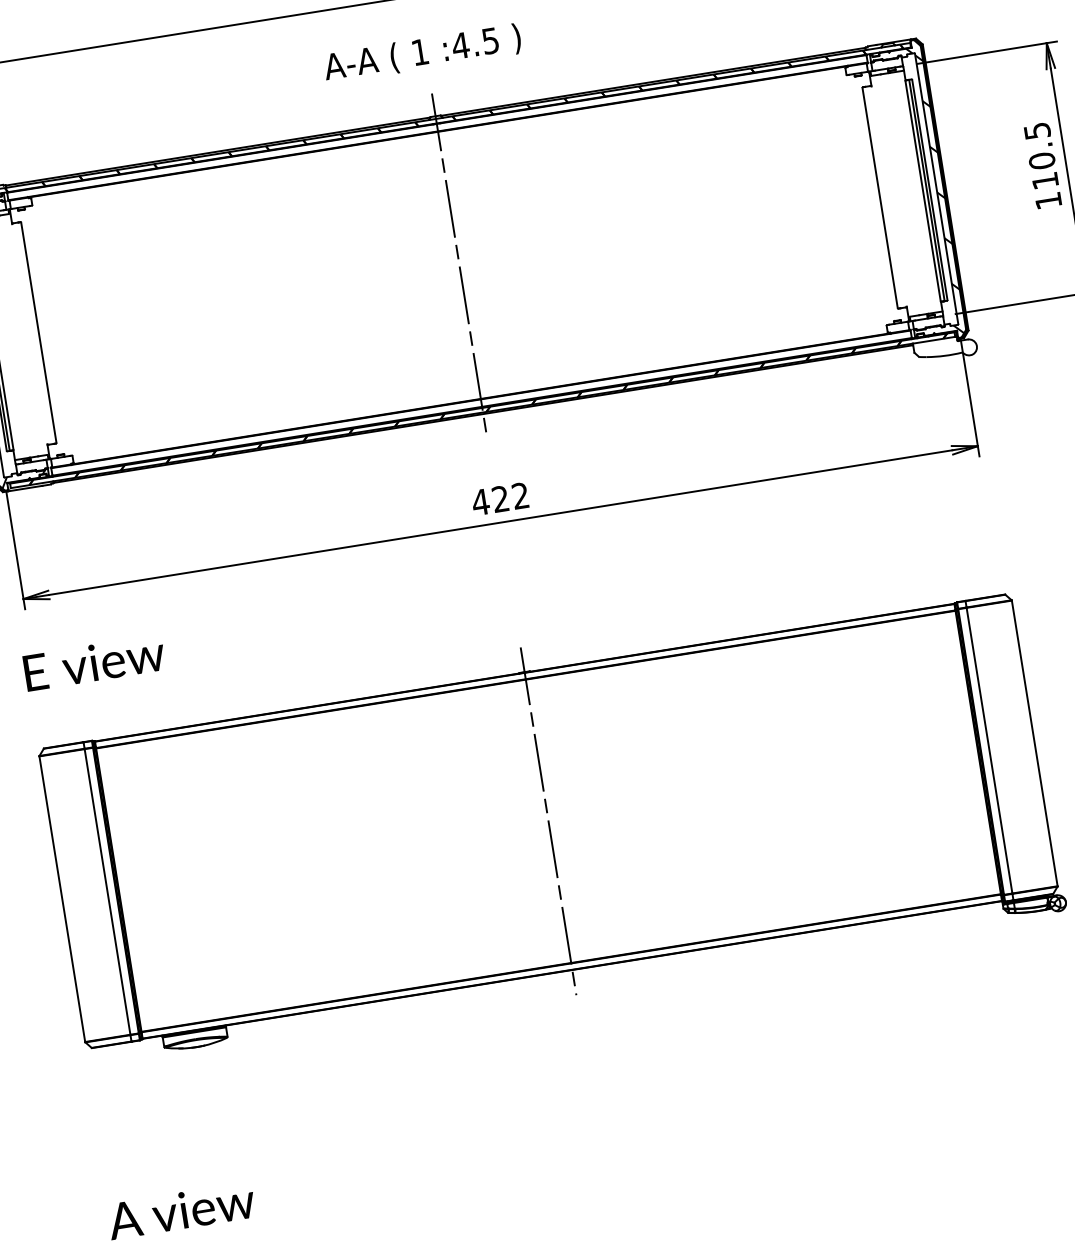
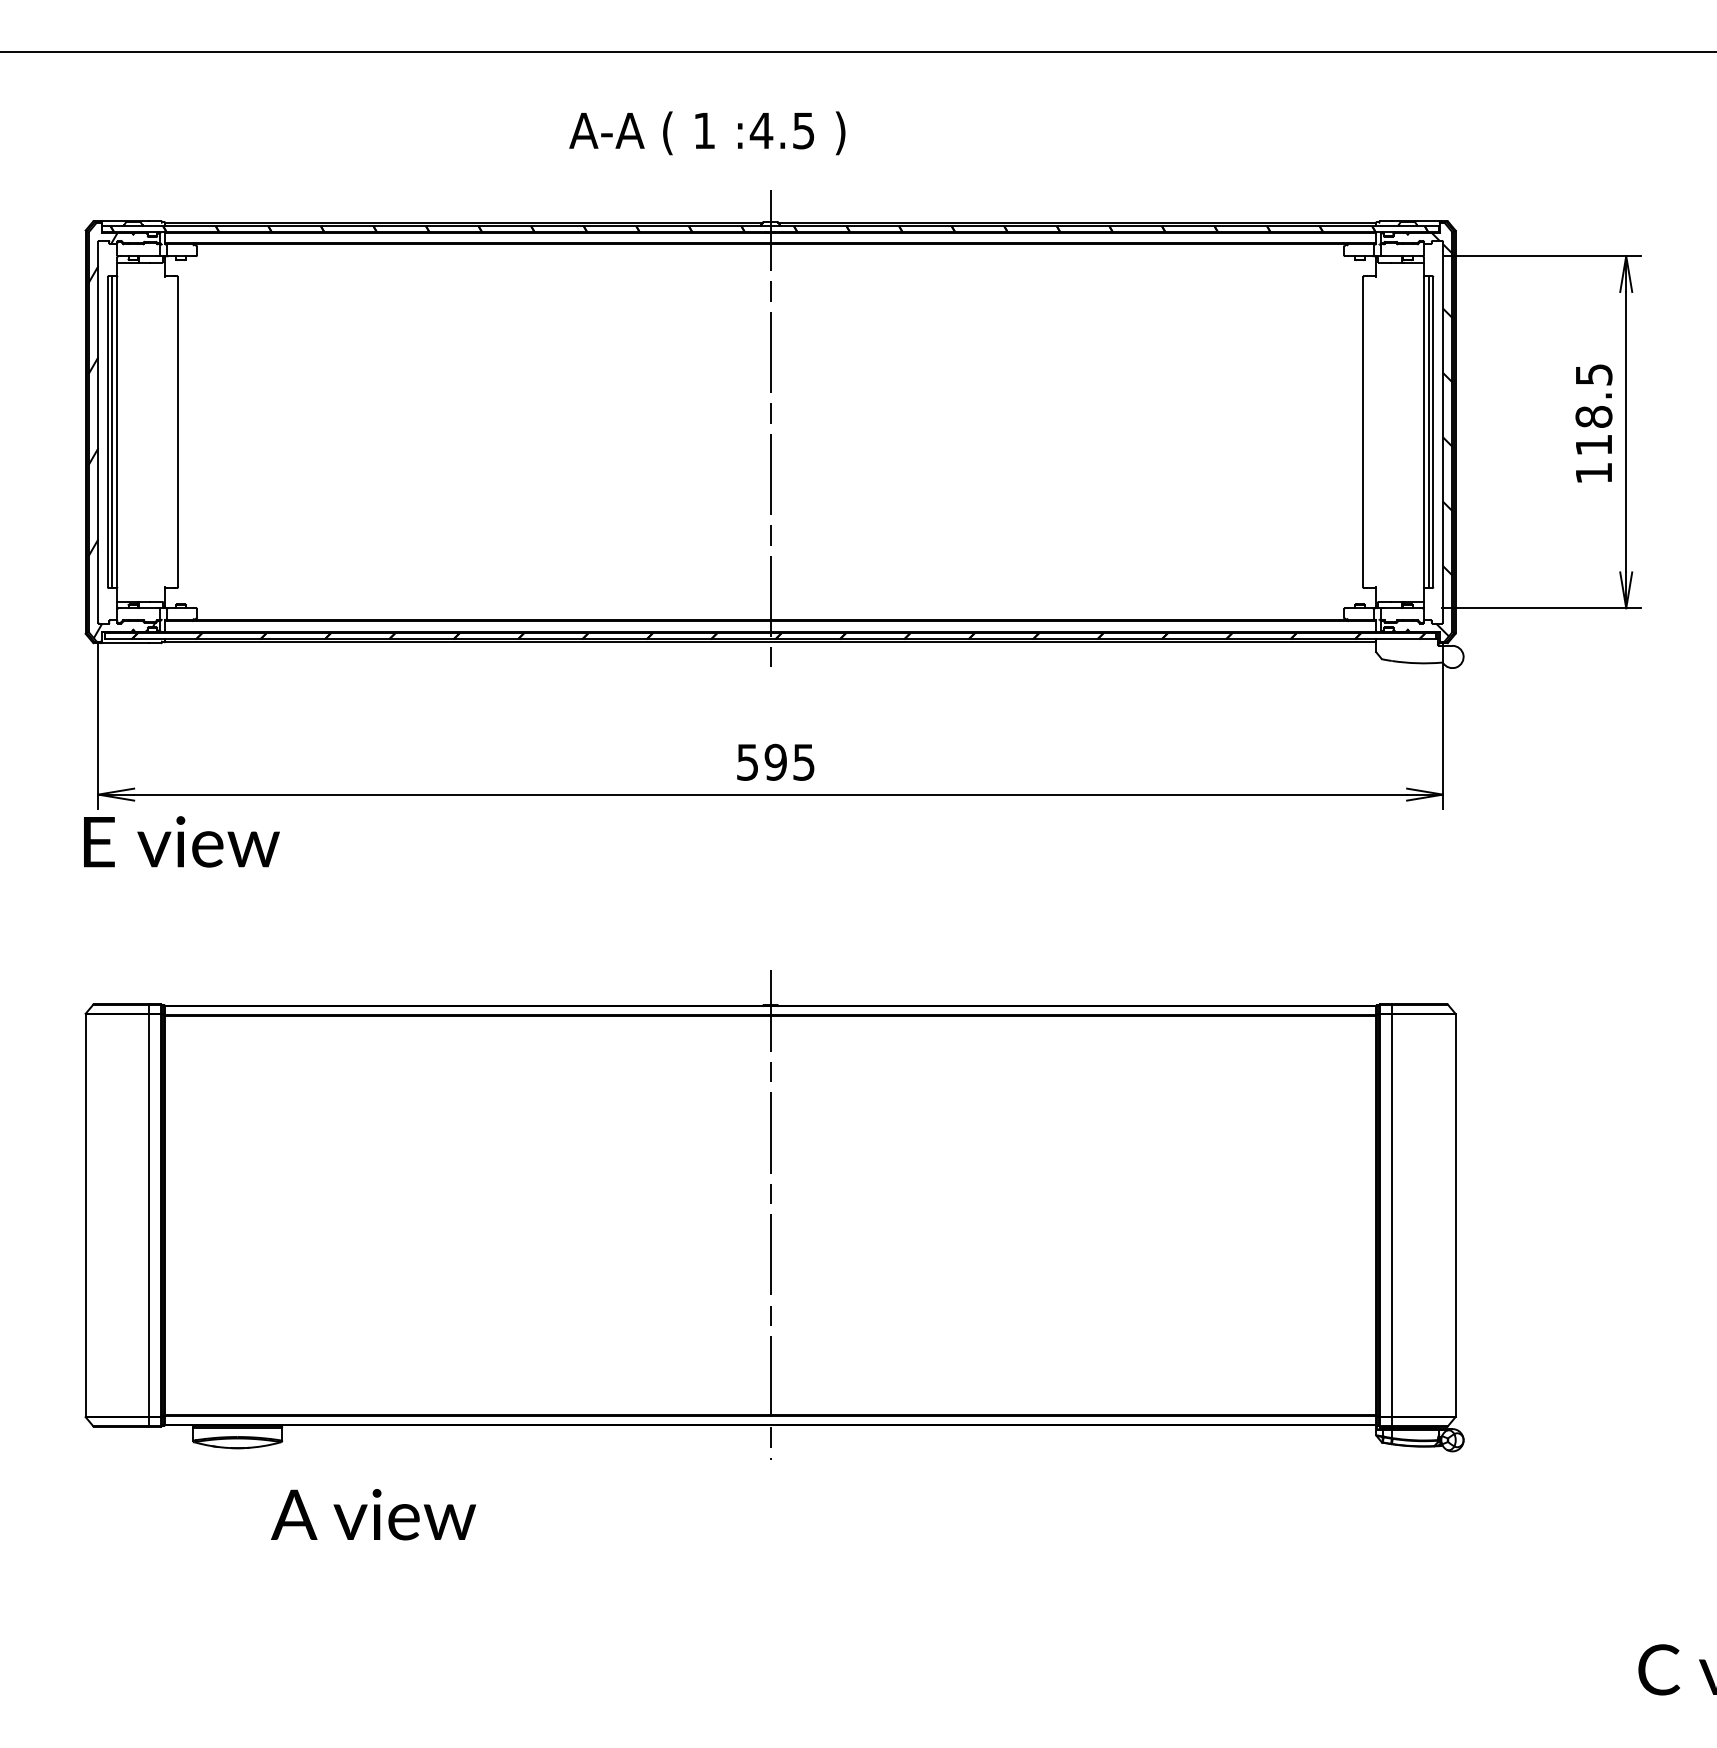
text: (422, 53) -> (707, 133), moved
text: (1041, 160) -> (1593, 416), 110.5 -> 118.5
text: (500, 498) -> (775, 761), 422 -> 595
text: (94, 662) -> (181, 841), moved
text: (181, 1210) -> (373, 1514), moved

